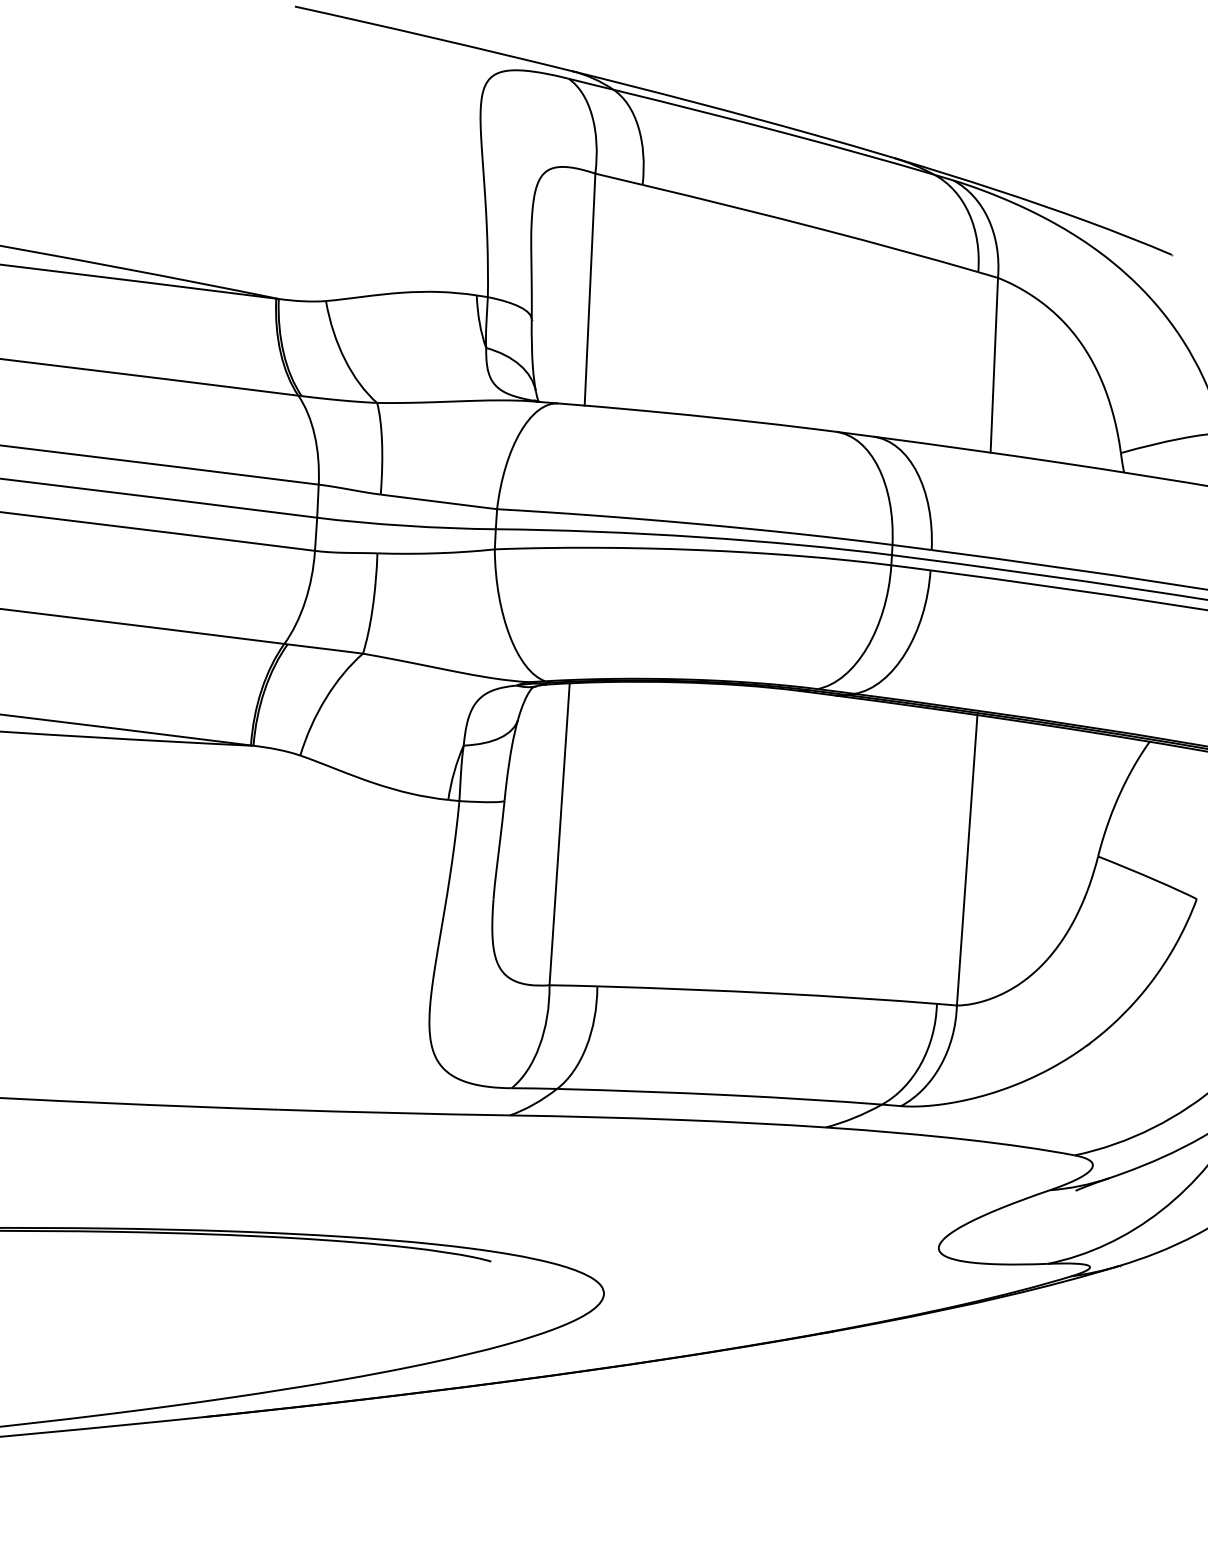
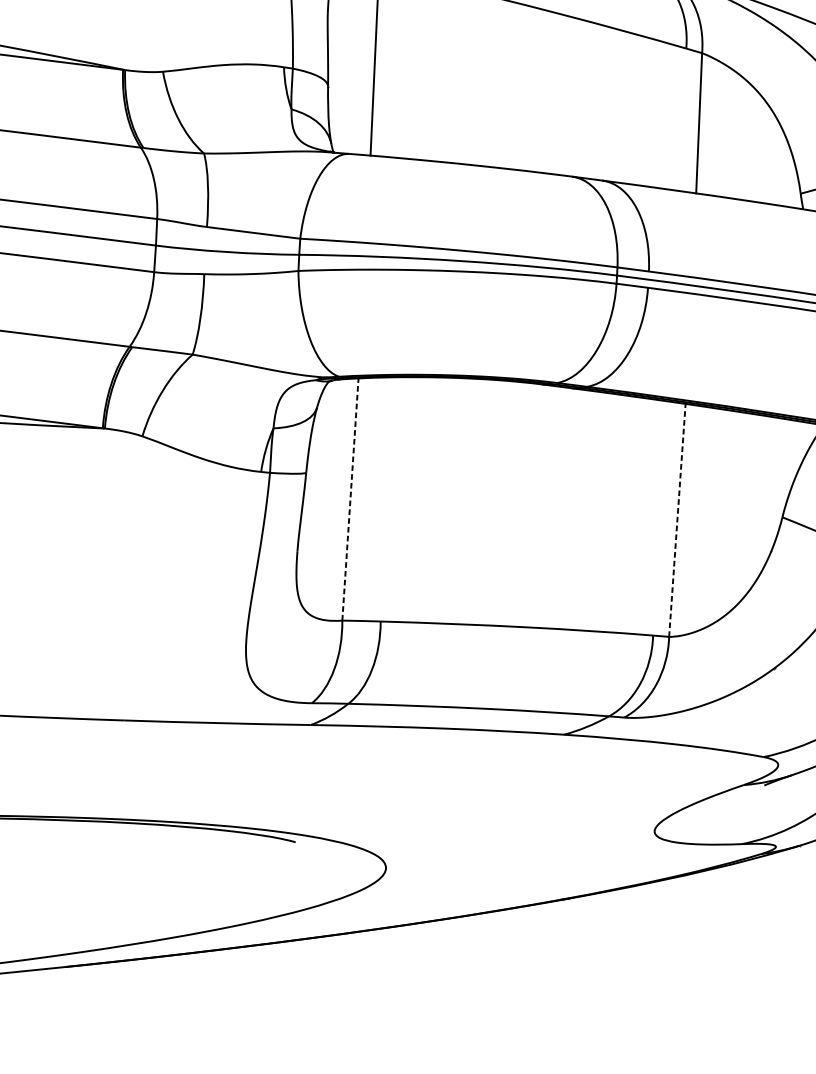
line: (559, 833) -> (350, 498), solid -> dashed
line: (967, 860) -> (677, 520), solid -> dashed

